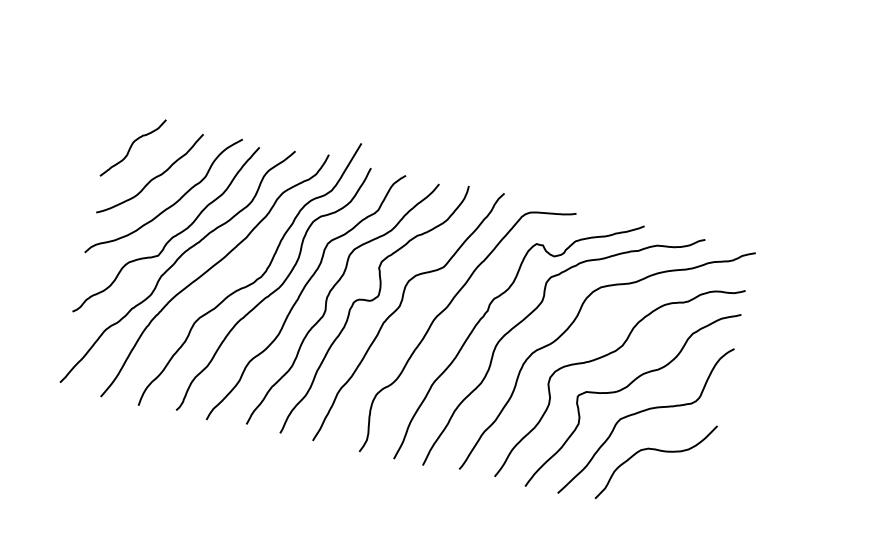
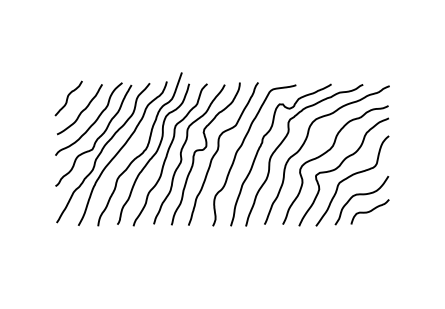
curve: (666, 486) -> (369, 211), added

